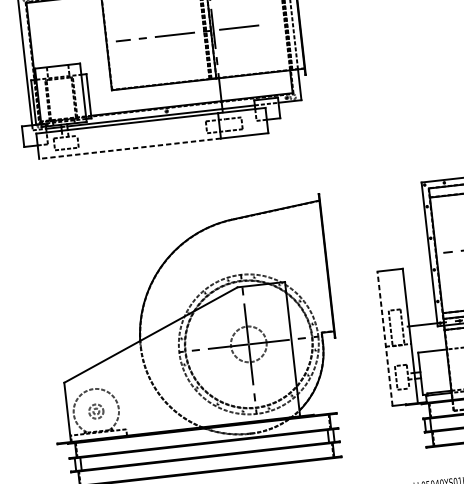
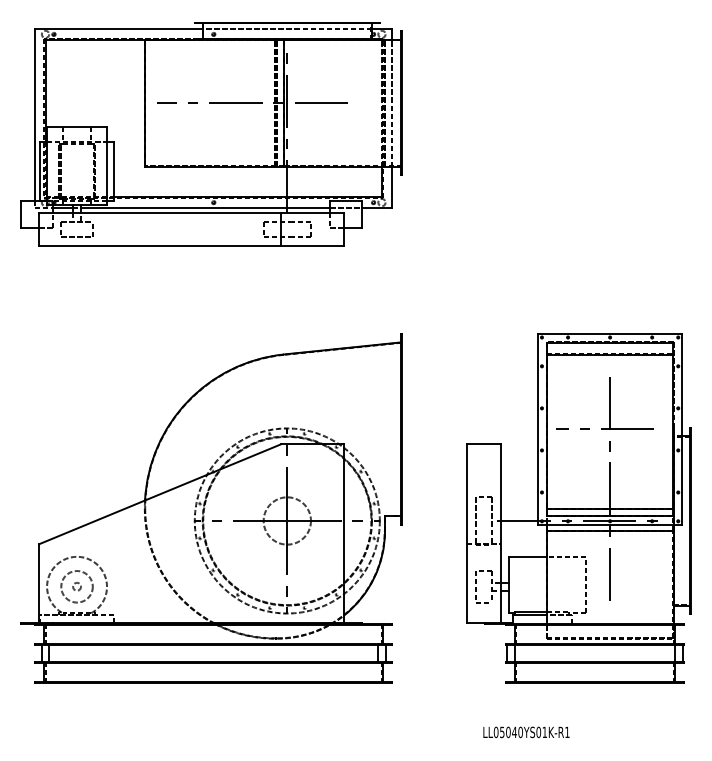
line: (130, 148) -> (160, 246), dashed -> solid
line: (385, 338) -> (467, 533), dashed -> solid
circle: (95, 411) -> (76, 586), size x1.67

